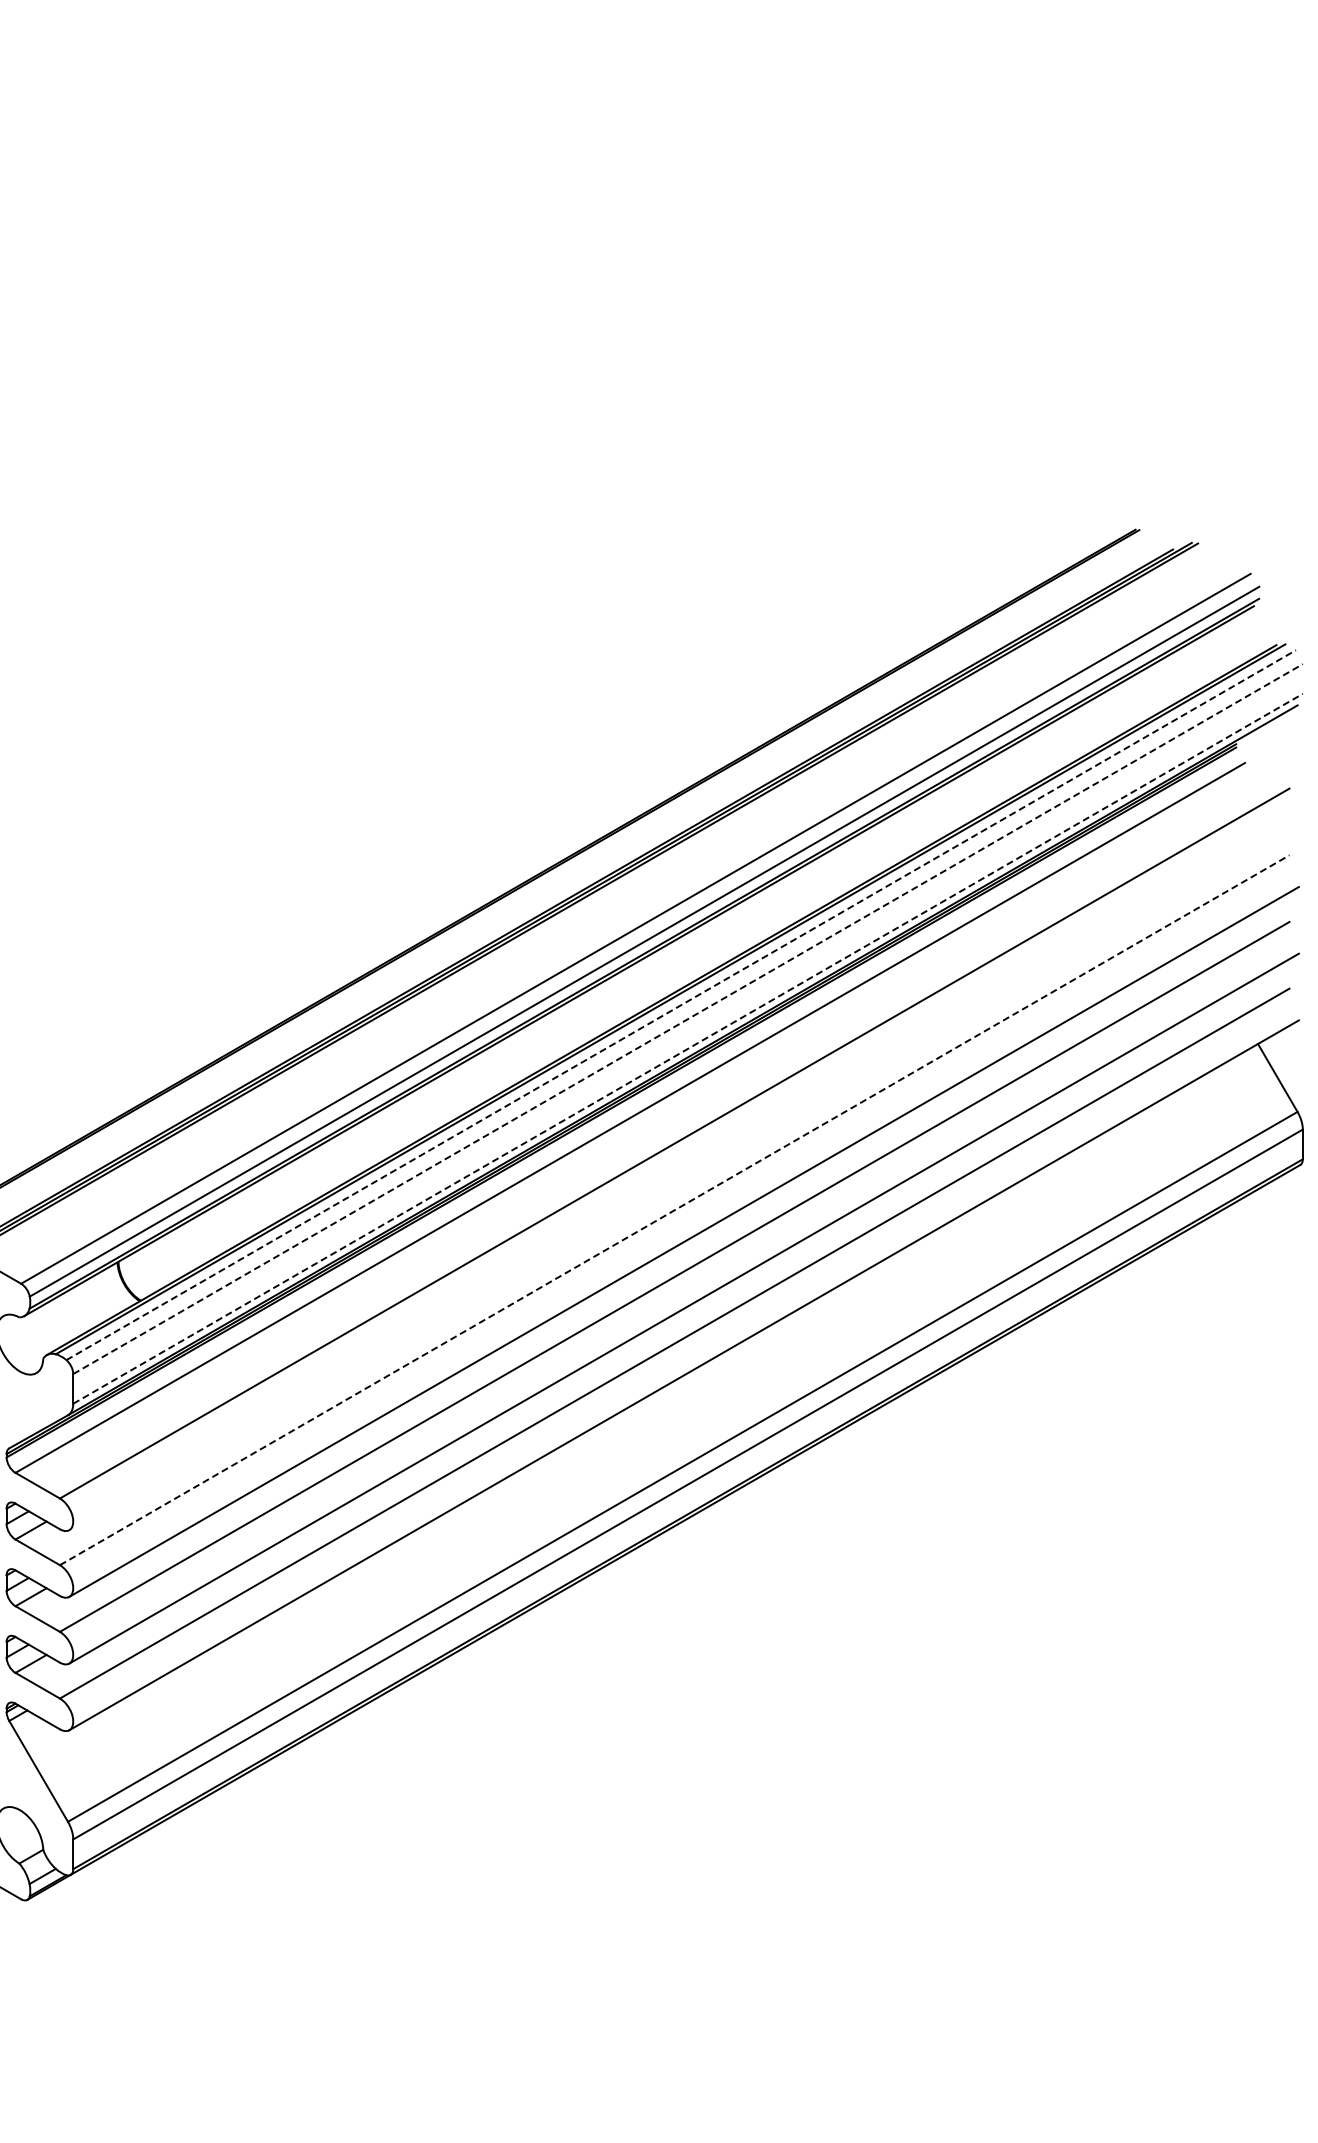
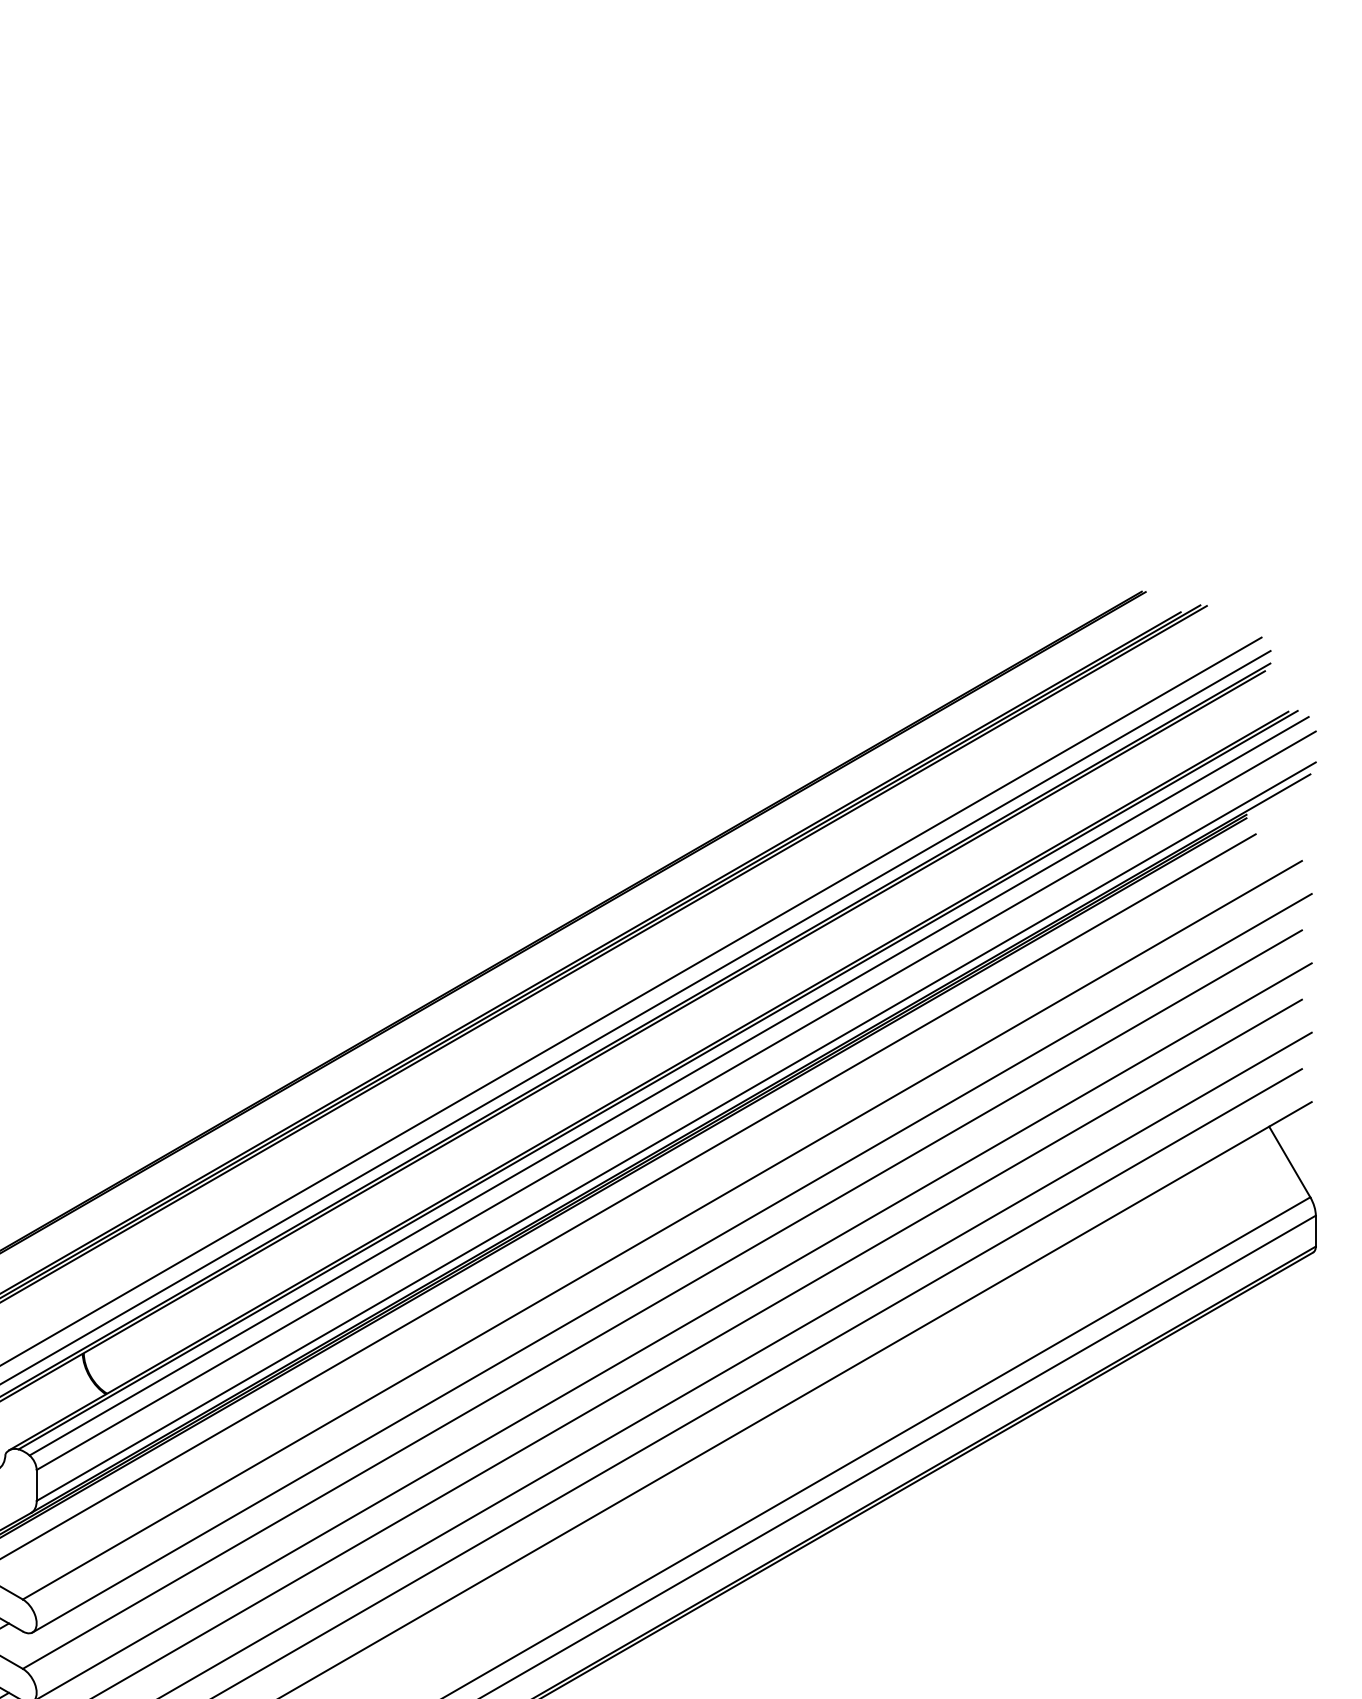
line: (681, 1005) -> (669, 1086), dashed -> solid
line: (688, 1019) -> (676, 1101), dashed -> solid
line: (688, 1048) -> (676, 1131), dashed -> solid
line: (683, 1175) -> (671, 1263), added
line: (674, 1210) -> (662, 1299), dashed -> solid

